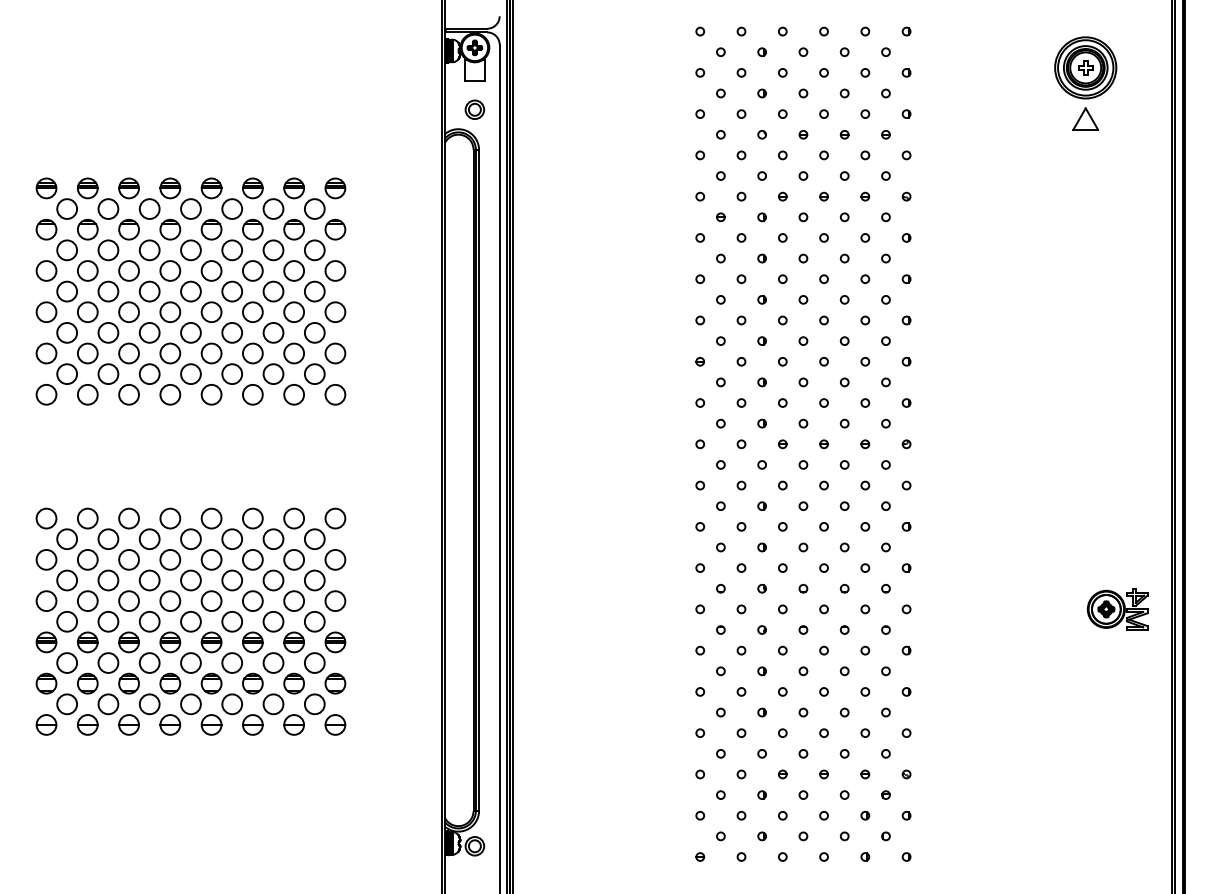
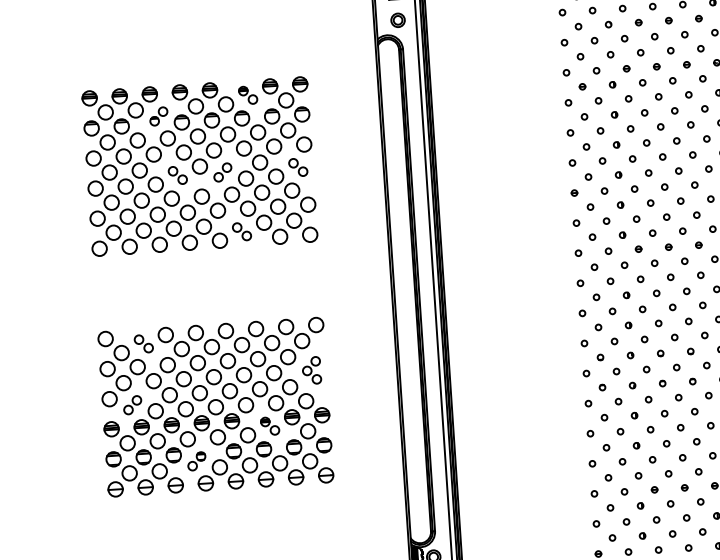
part: (263, 198) -> (248, 95), size x0.6
part: (139, 219) -> (158, 116), size x0.6
part: (159, 301) -> (177, 175), size x0.6
part: (221, 301) -> (222, 172), size x0.6
part: (325, 301) -> (298, 167), size x0.6
part: (242, 384) -> (241, 231), size x0.6
part: (98, 528) -> (144, 343), size x0.6
part: (325, 580) -> (311, 370), size x0.6
part: (77, 611) -> (132, 405), size x0.6
part: (263, 652) -> (270, 426), size x0.6
part: (159, 693) -> (196, 461), size x0.6

